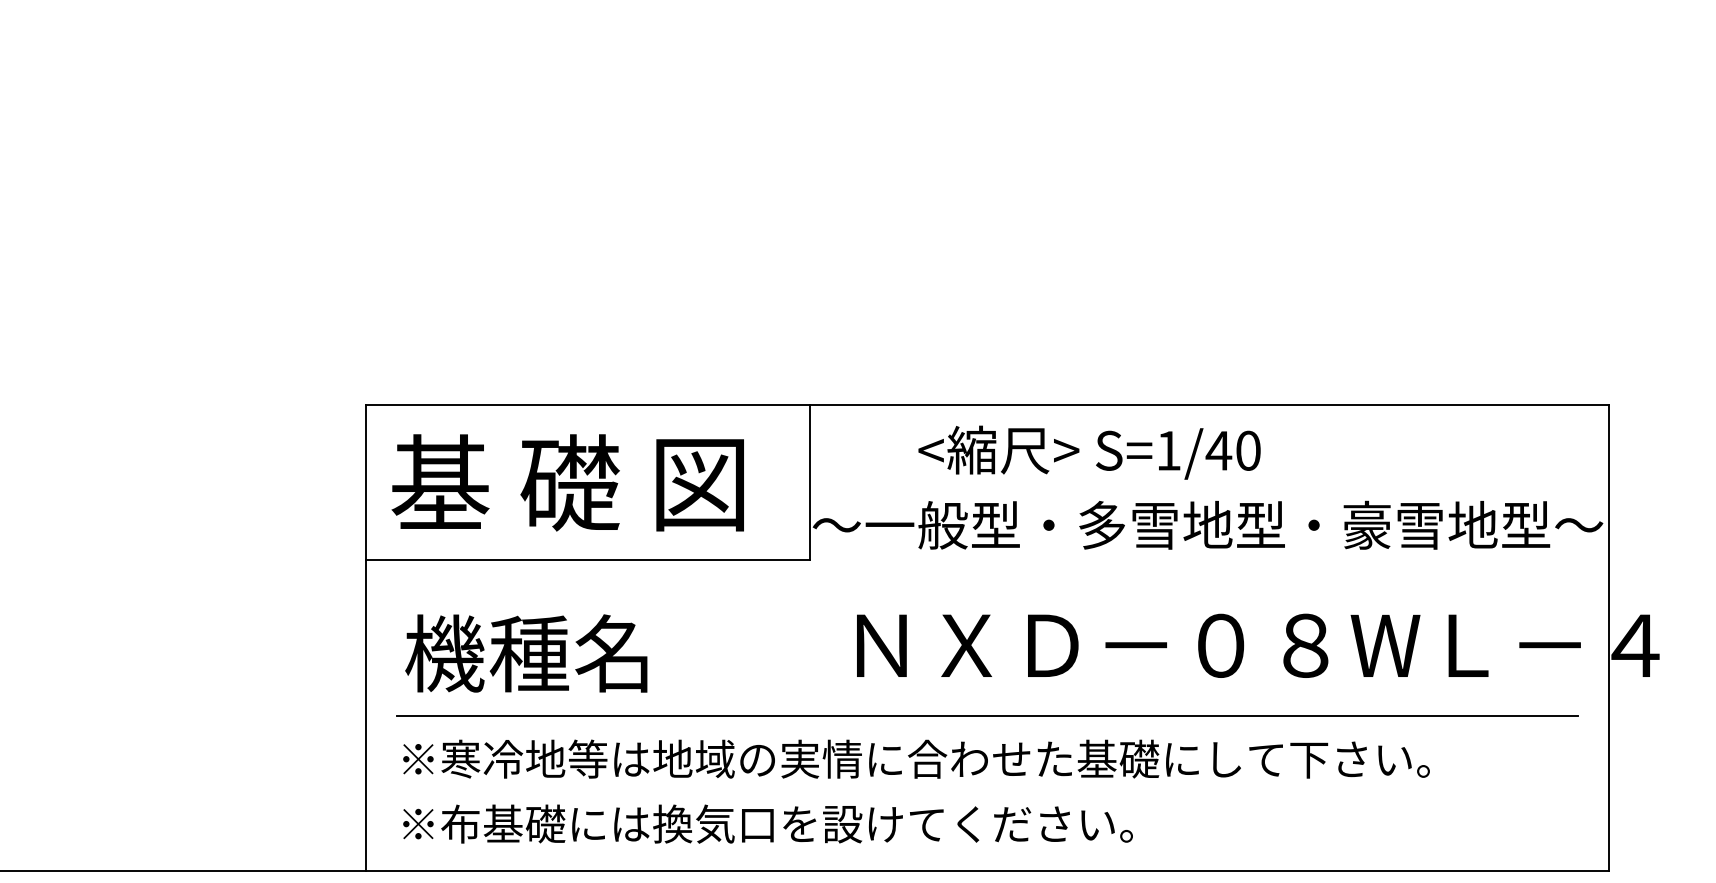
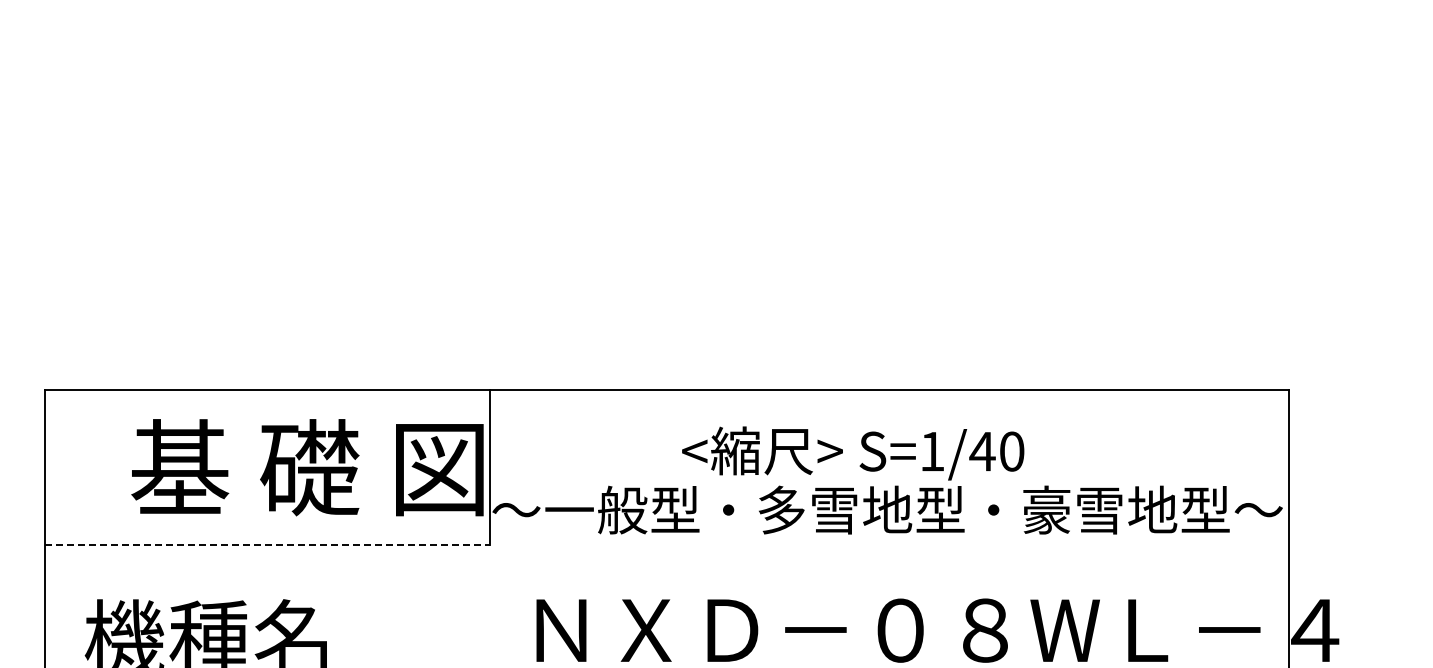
text: (1089, 452) -> (853, 453), moved
text: (567, 482) -> (307, 467), moved
line: (588, 560) -> (268, 545), solid -> dashed

